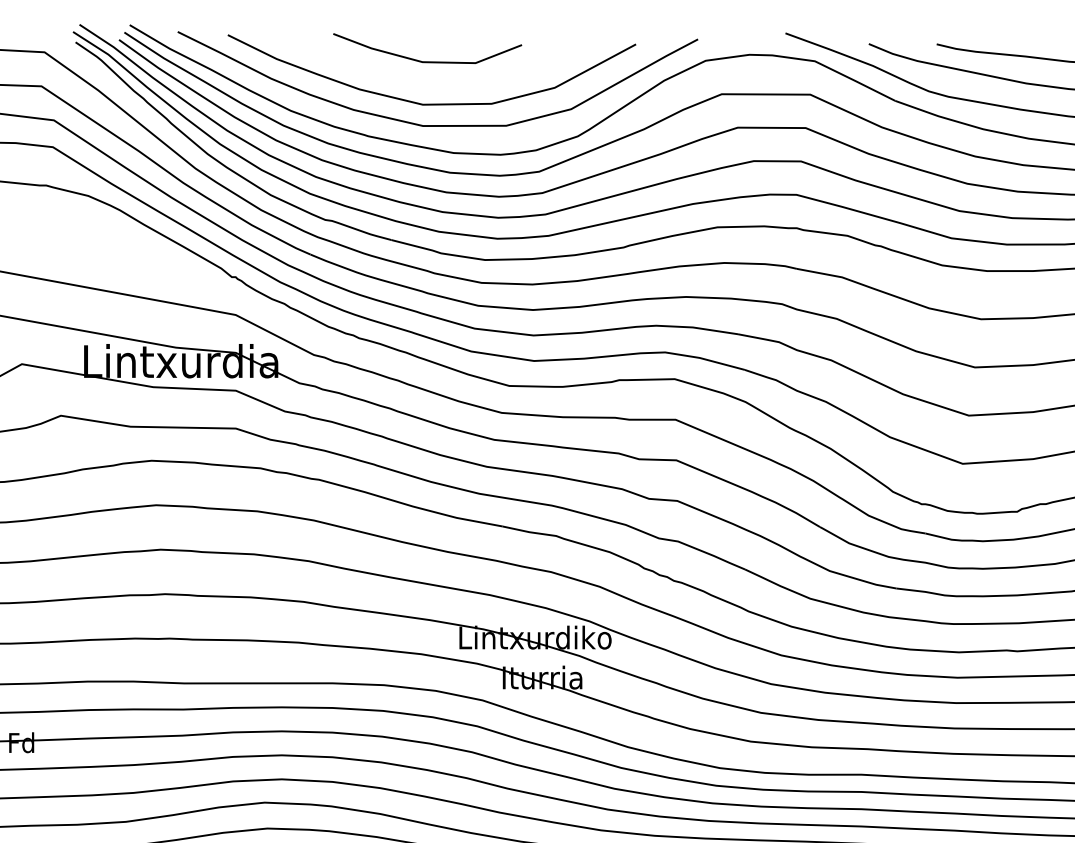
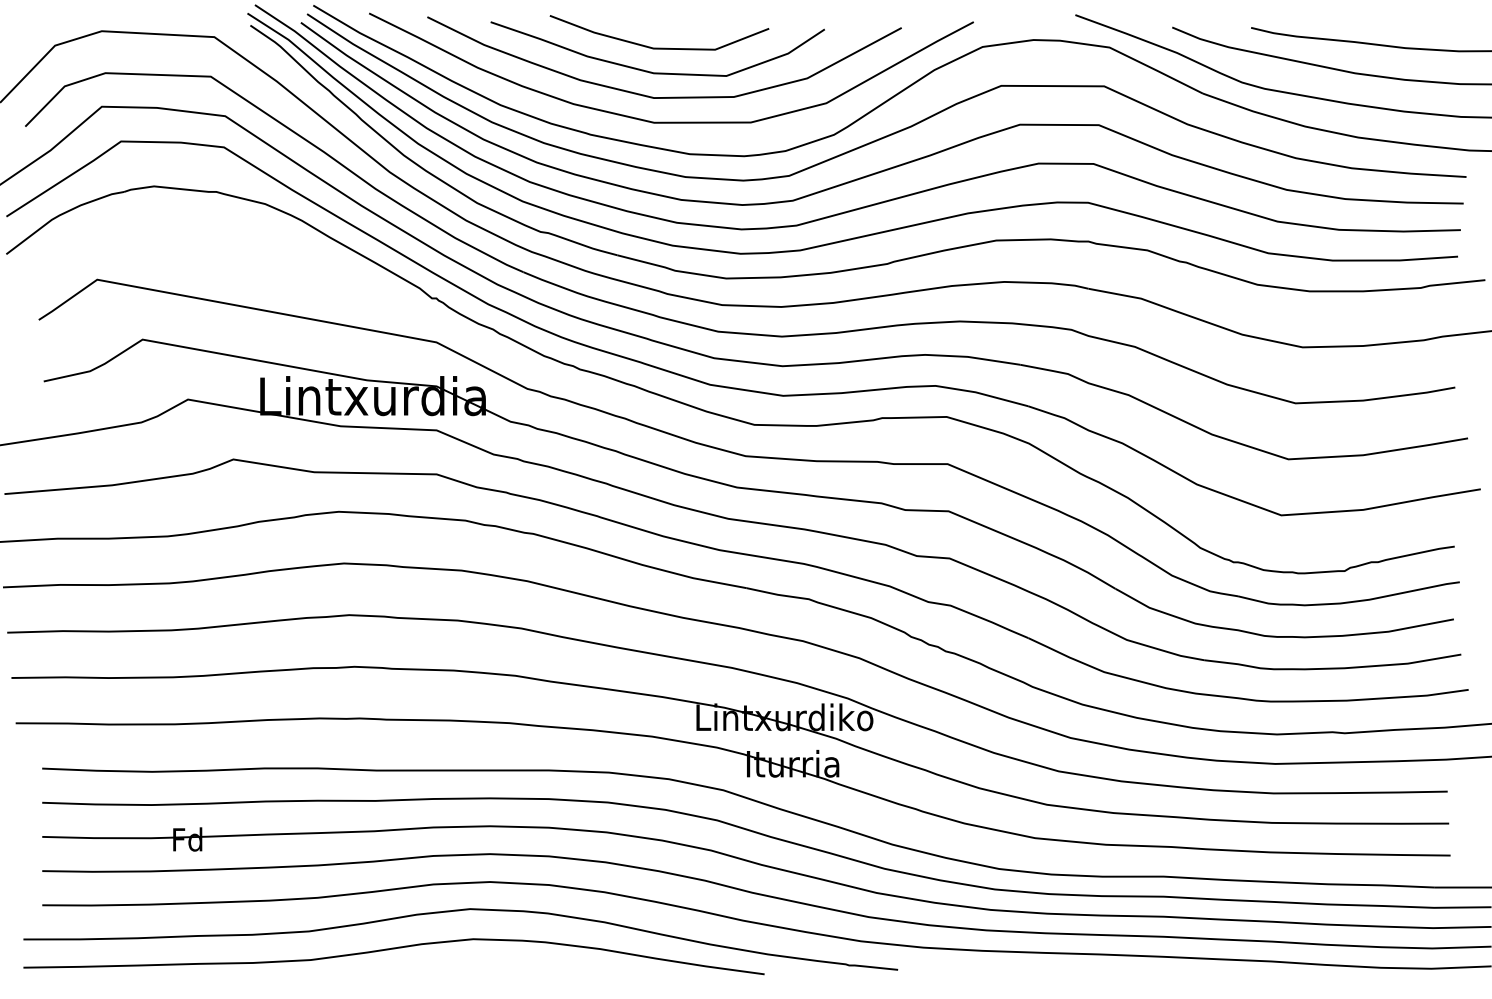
curve: (420, 81) -> (651, 71), added

